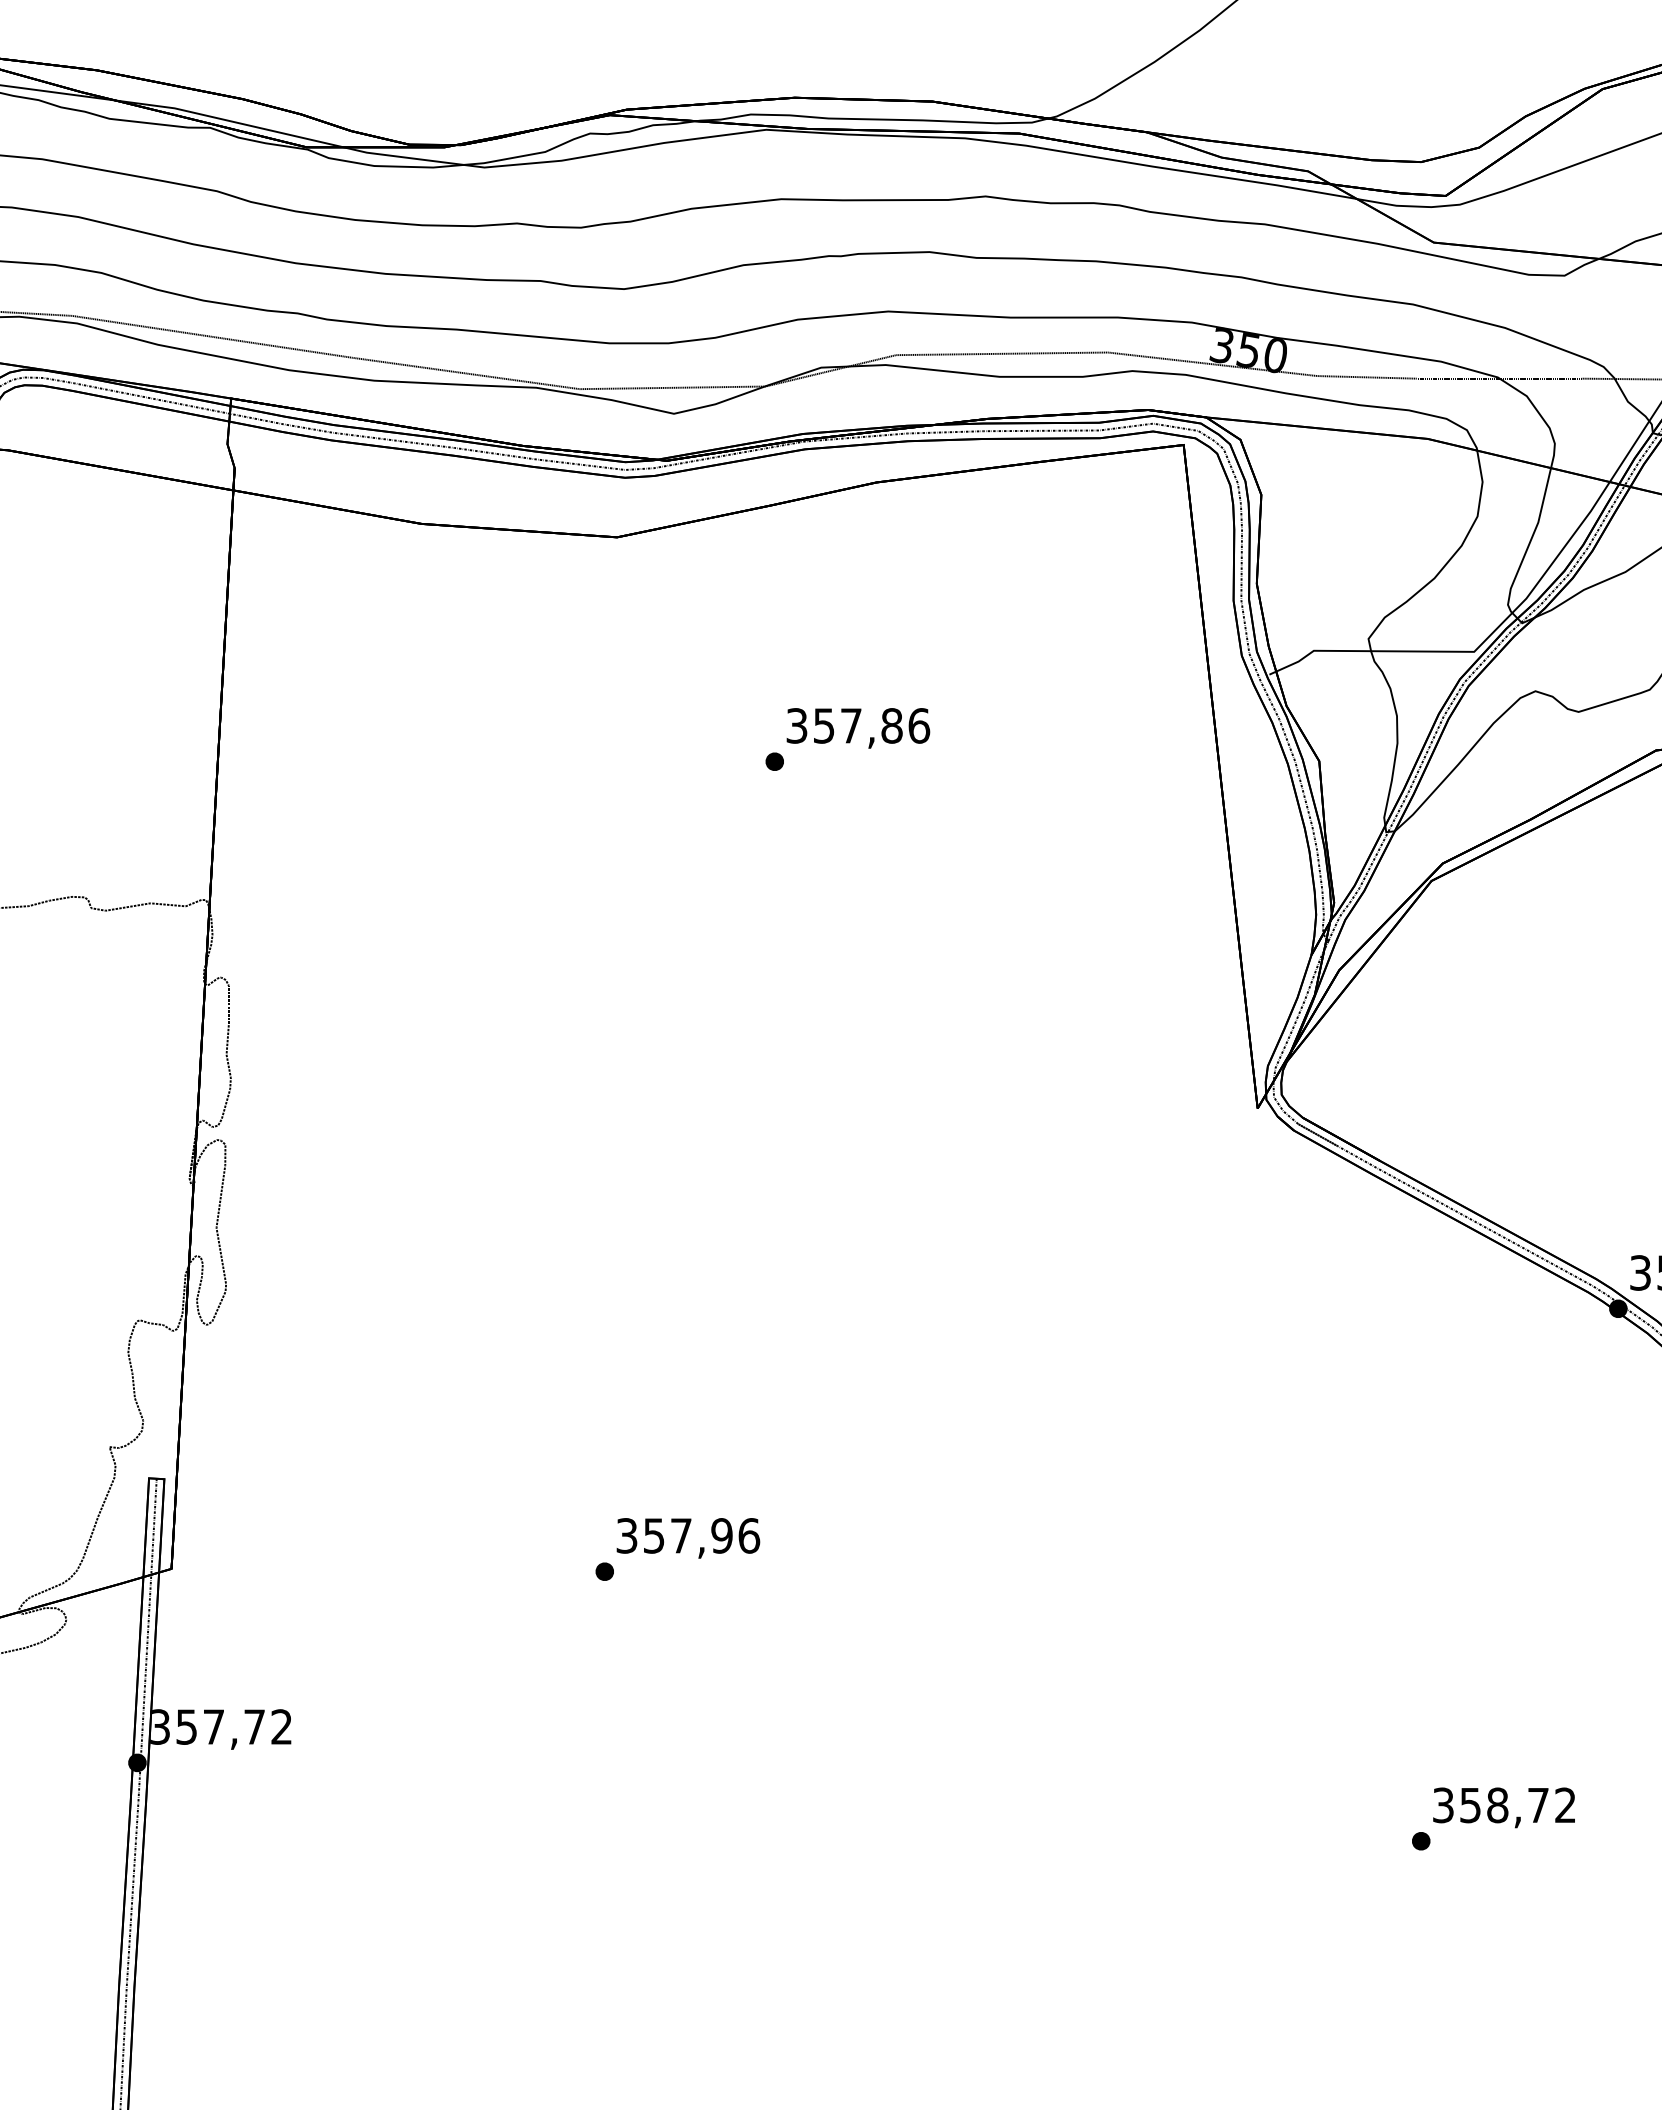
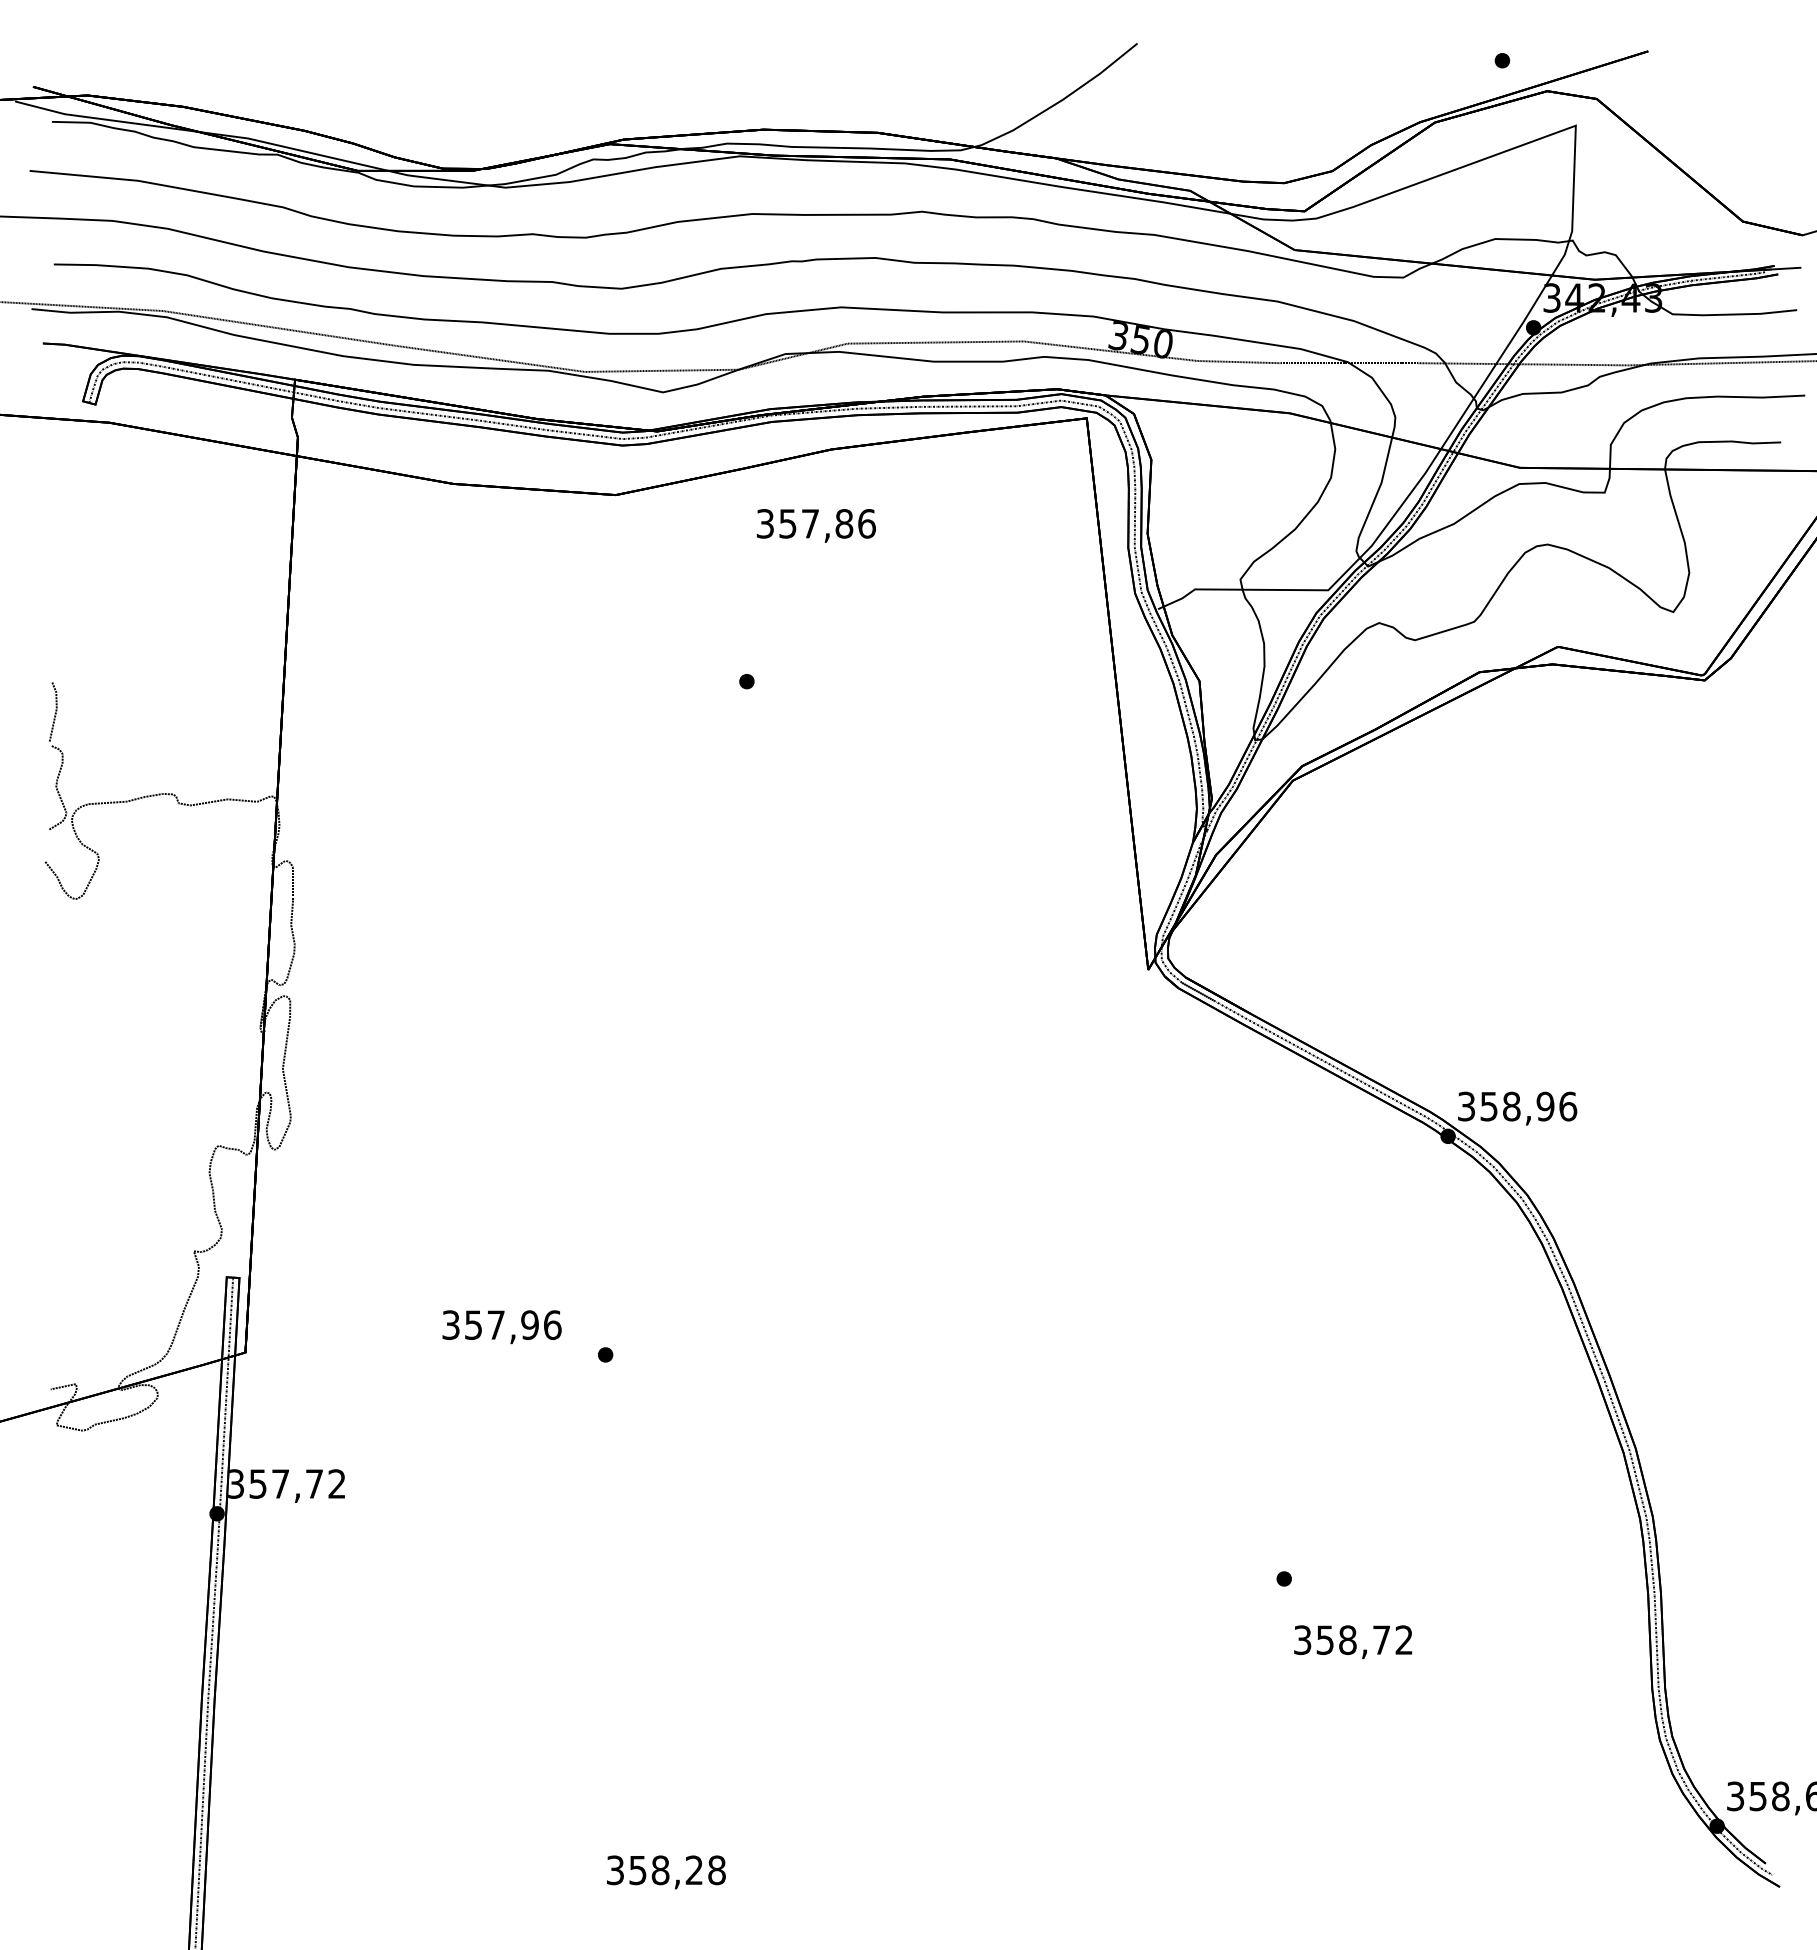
text: (857, 727) -> (815, 525), moved
text: (687, 1538) -> (501, 1327), moved
text: (1504, 1808) -> (1353, 1642), moved

